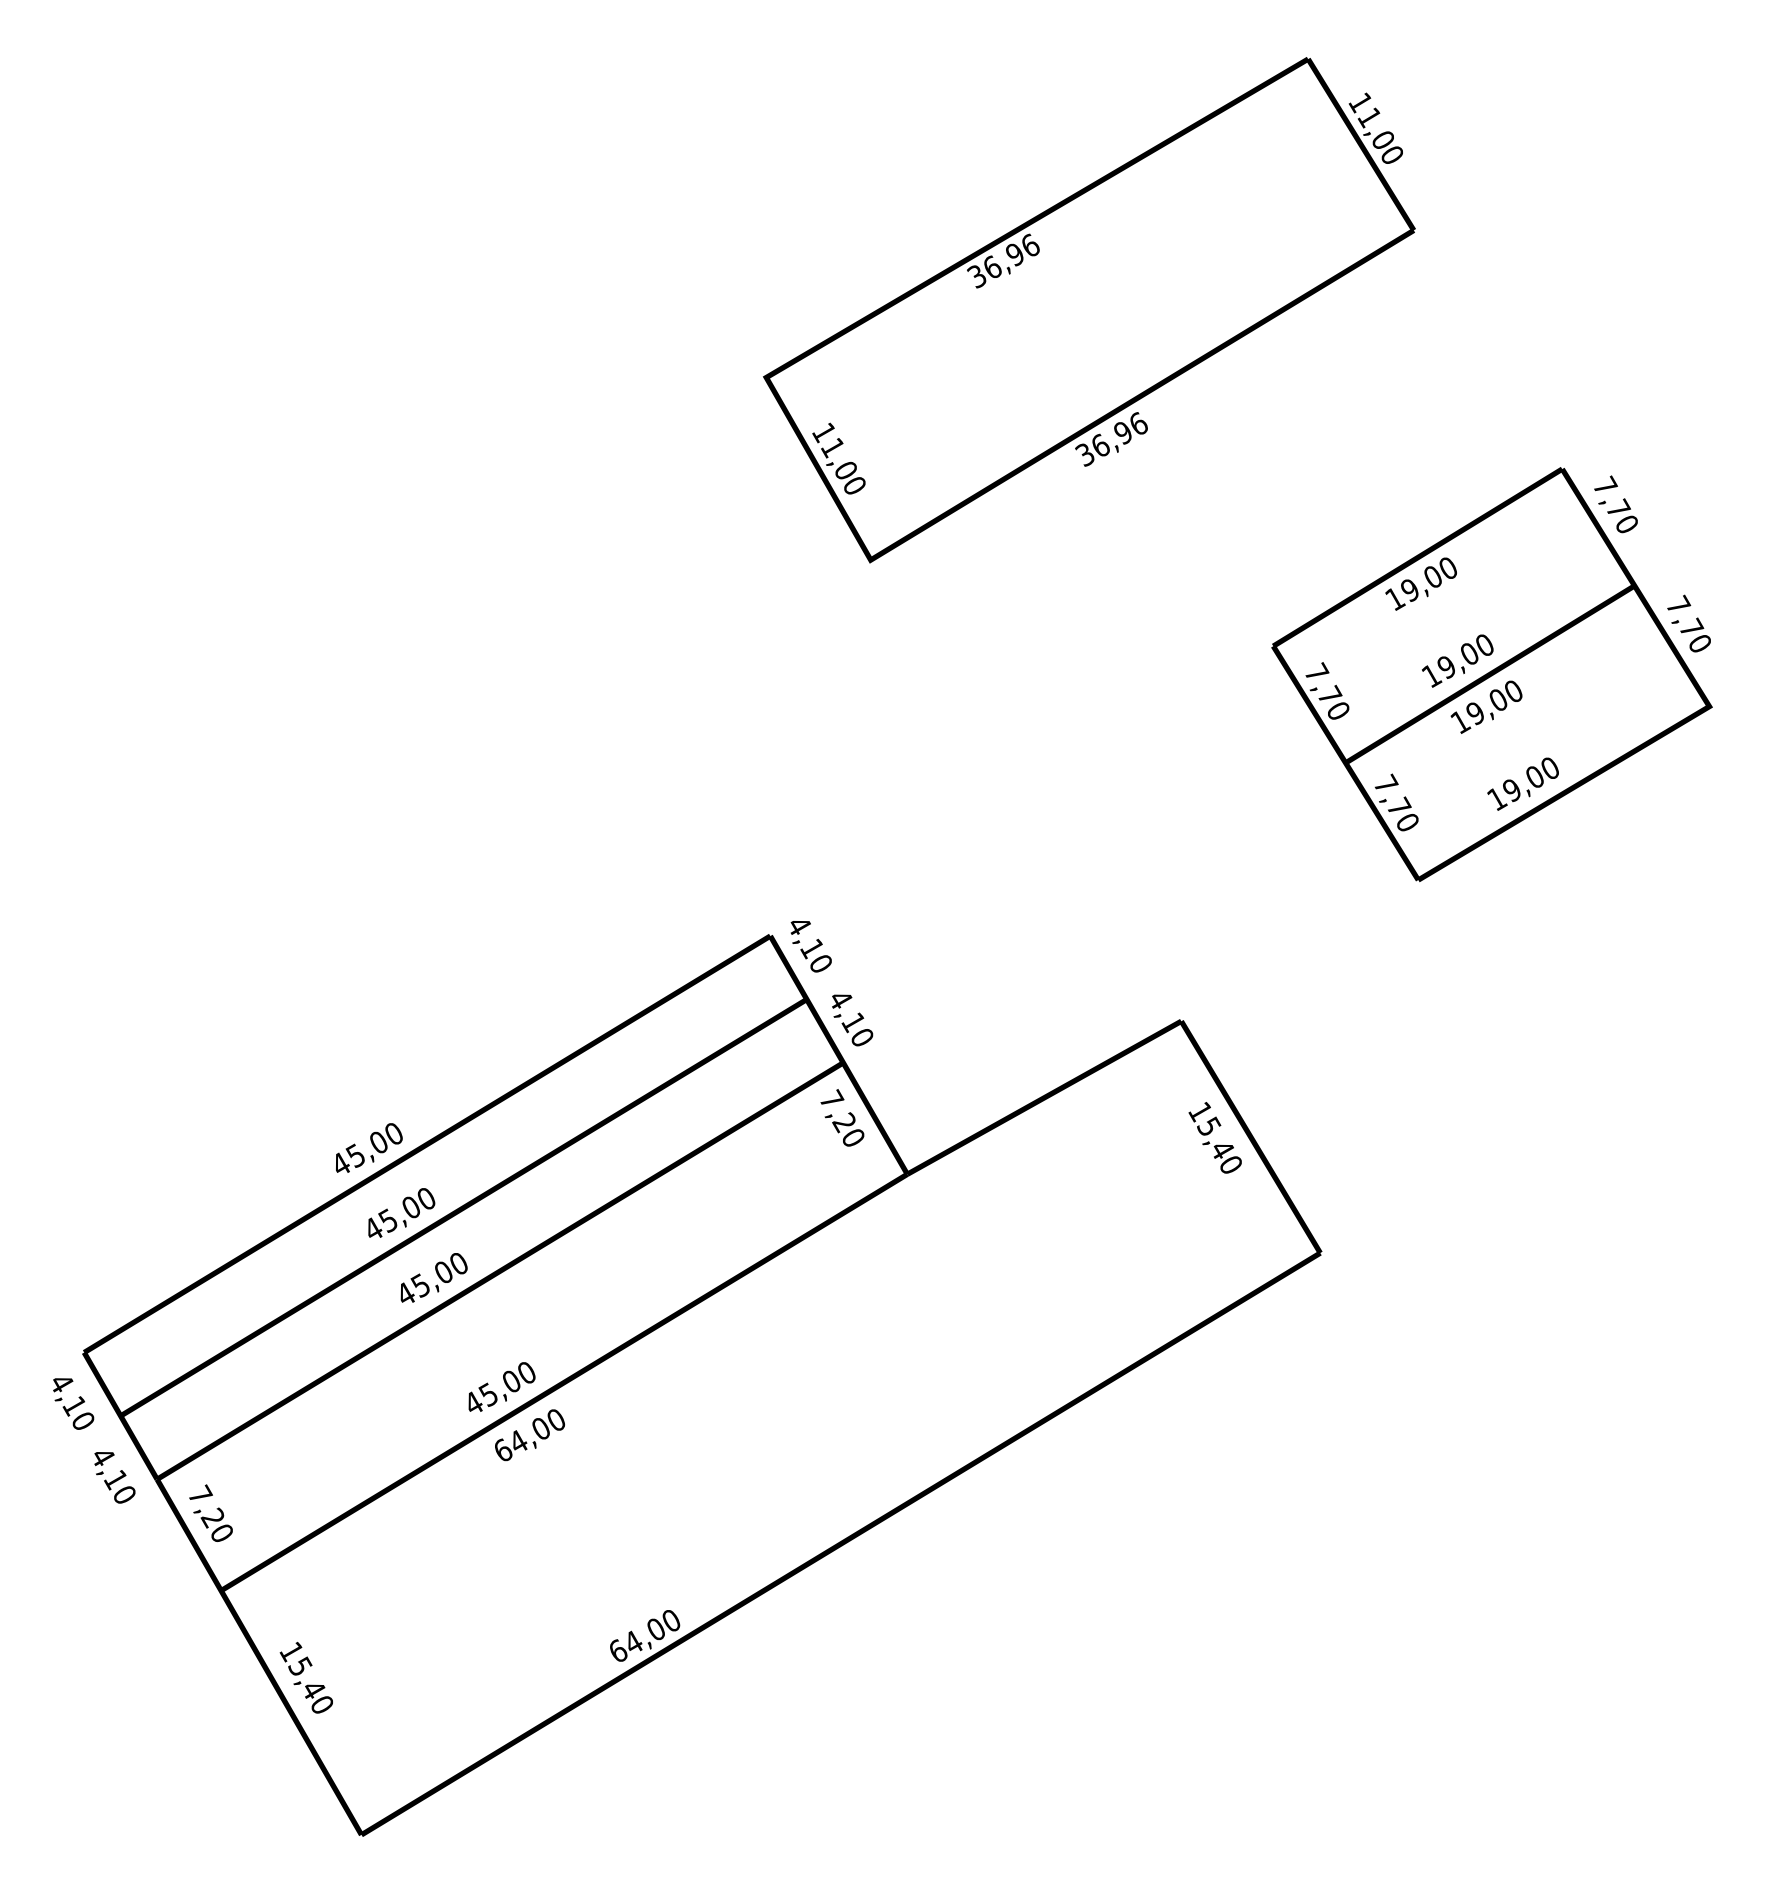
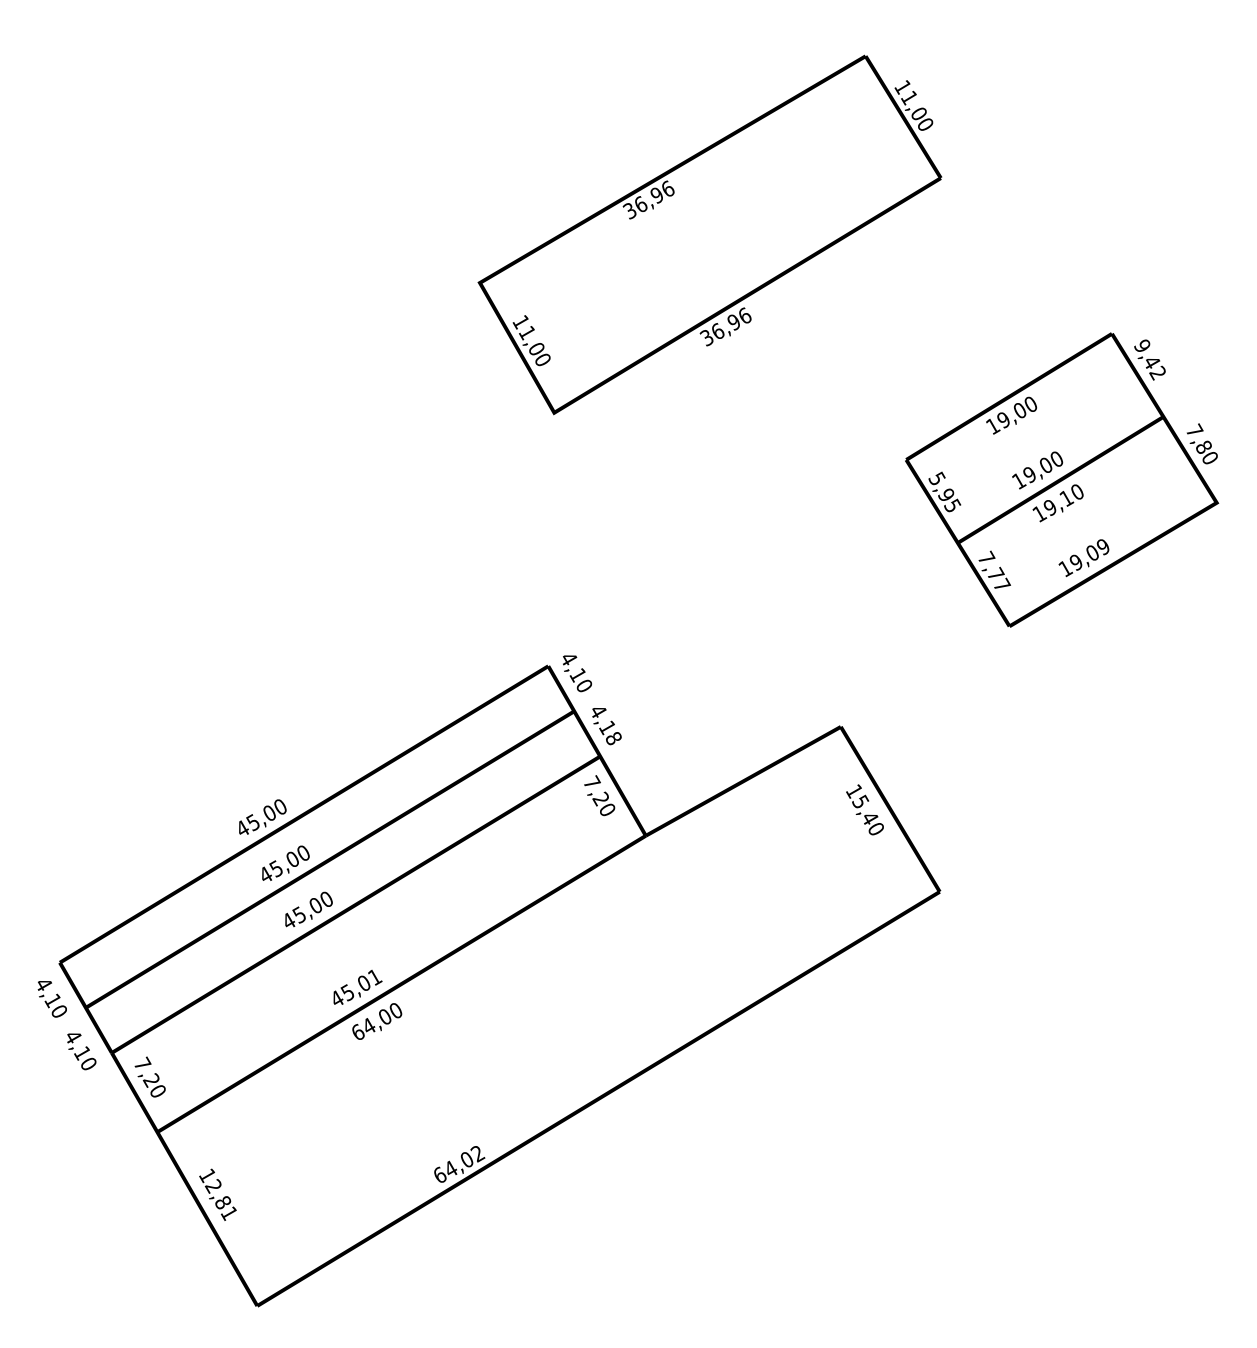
text: (1089, 310) -> (710, 235), moved
text: (1615, 504) -> (1149, 359), 7,70 -> 9,42
text: (1692, 627) -> (1204, 446), 7,70 -> 7,80
text: (1327, 690) -> (944, 491), 7,70 -> 5,95
text: (1498, 700) -> (1066, 498), 19,00 -> 19,10
text: (1549, 768) -> (1102, 546), 19,00 -> 19,09
text: (1408, 821) -> (1002, 584), 7,70 -> 7,77
text: (862, 1037) -> (613, 738), 4,10 -> 4,18
text: (527, 1373) -> (375, 977), 45,00 -> 45,01
text: (670, 1621) -> (477, 1154), 64,00 -> 64,02
text: (309, 1685) -> (220, 1199), 15,40 -> 12,81

